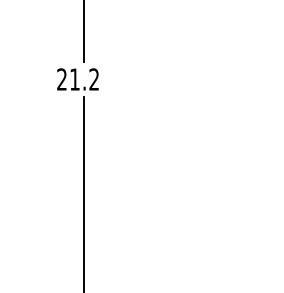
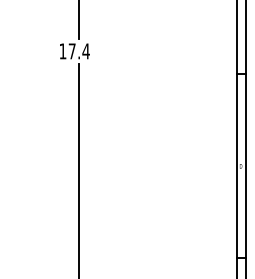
text: (78, 79) -> (74, 51), 21.2 -> 17.4

